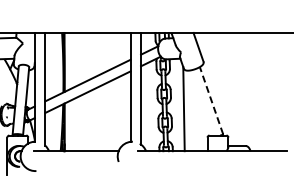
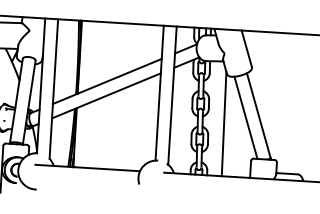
line: (211, 100) -> (258, 115), dashed -> solid
line: (201, 102) -> (246, 117), added

